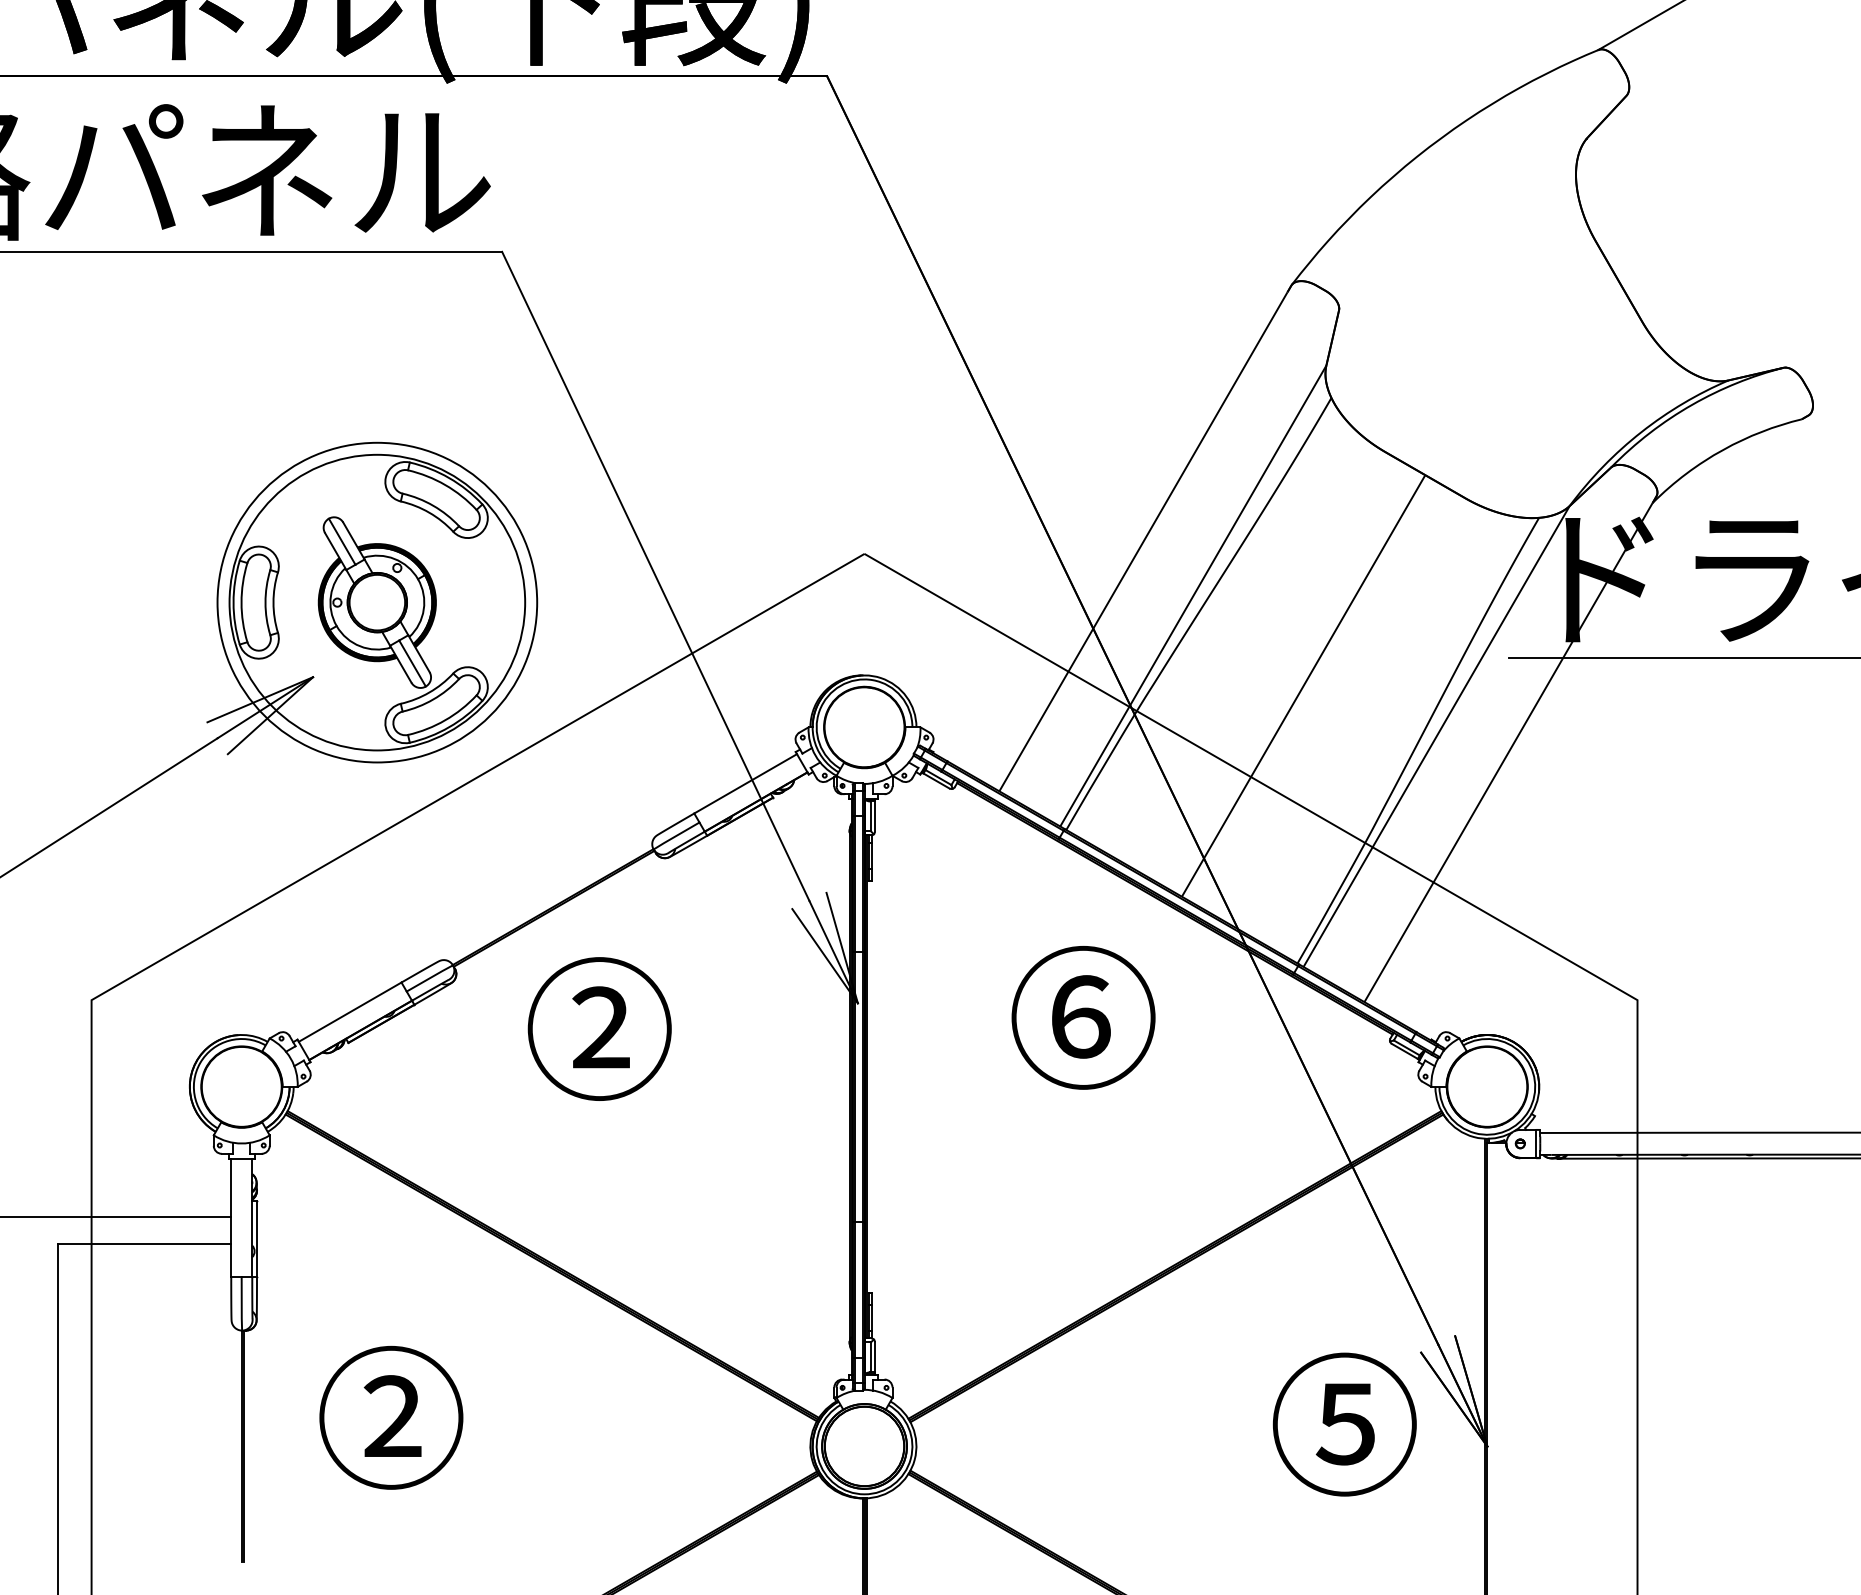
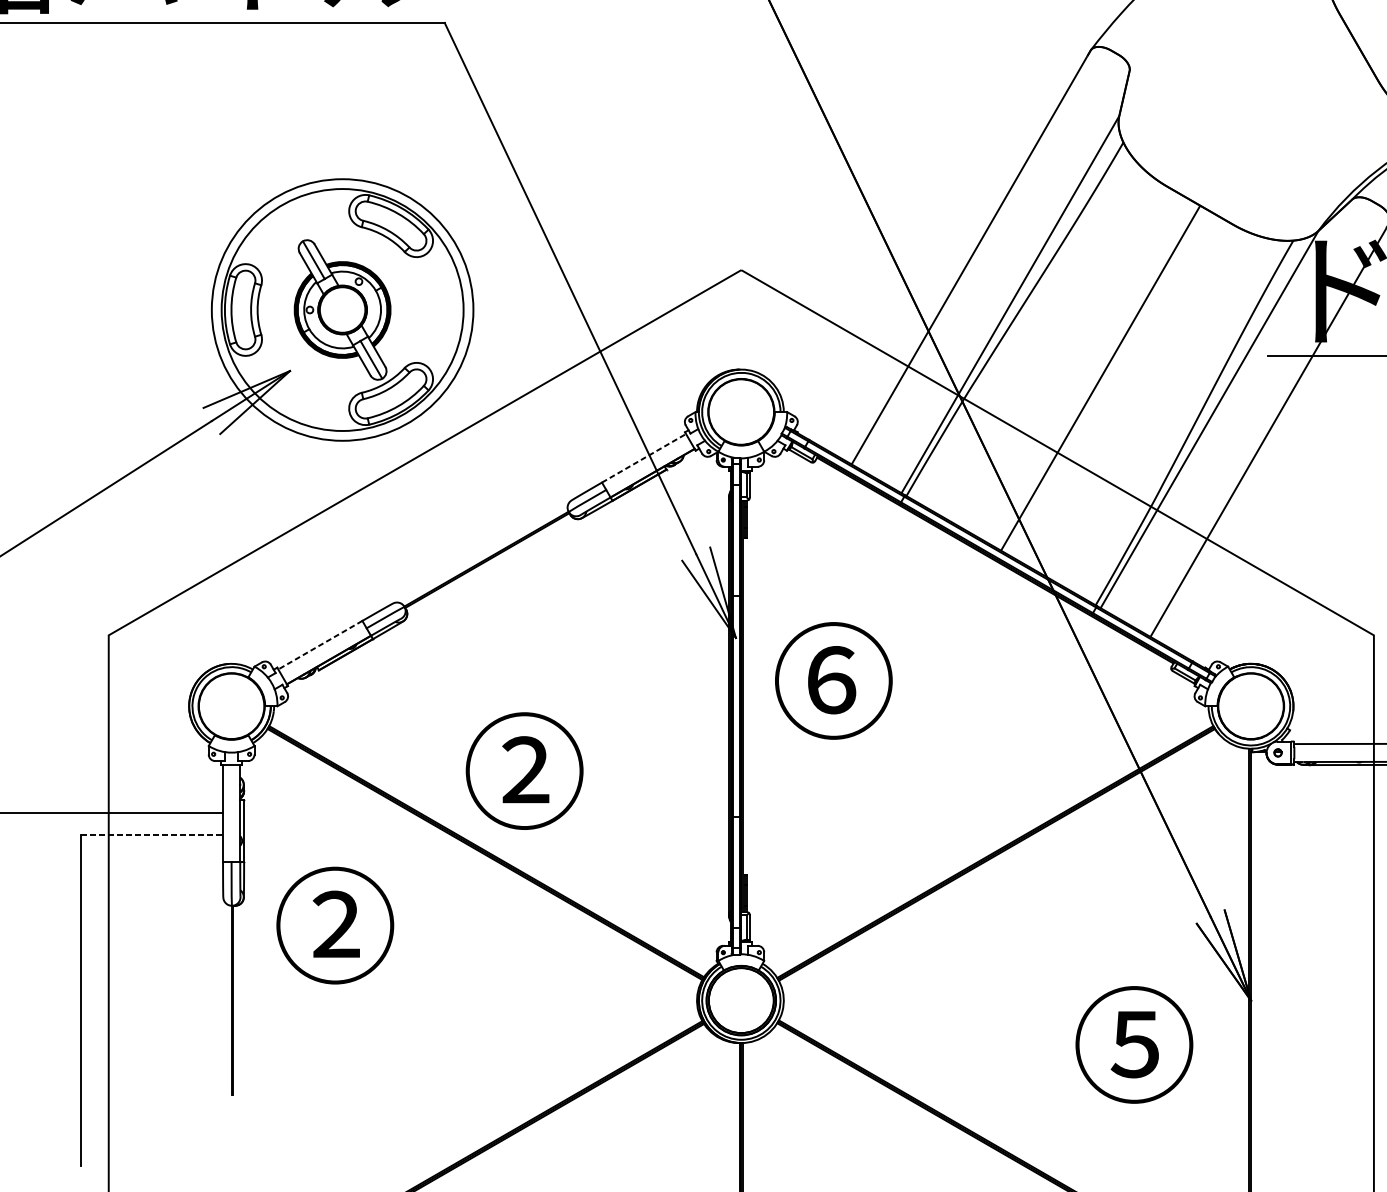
line: (746, 783) -> (644, 458), solid -> dashed
line: (349, 1012) -> (319, 645), solid -> dashed
text: (1083, 1017) -> (833, 680), moved
text: (599, 1028) -> (524, 770), moved
line: (144, 1243) -> (152, 834), solid -> dashed
text: (391, 1417) -> (335, 925), moved
text: (1344, 1424) -> (1134, 1044), moved

